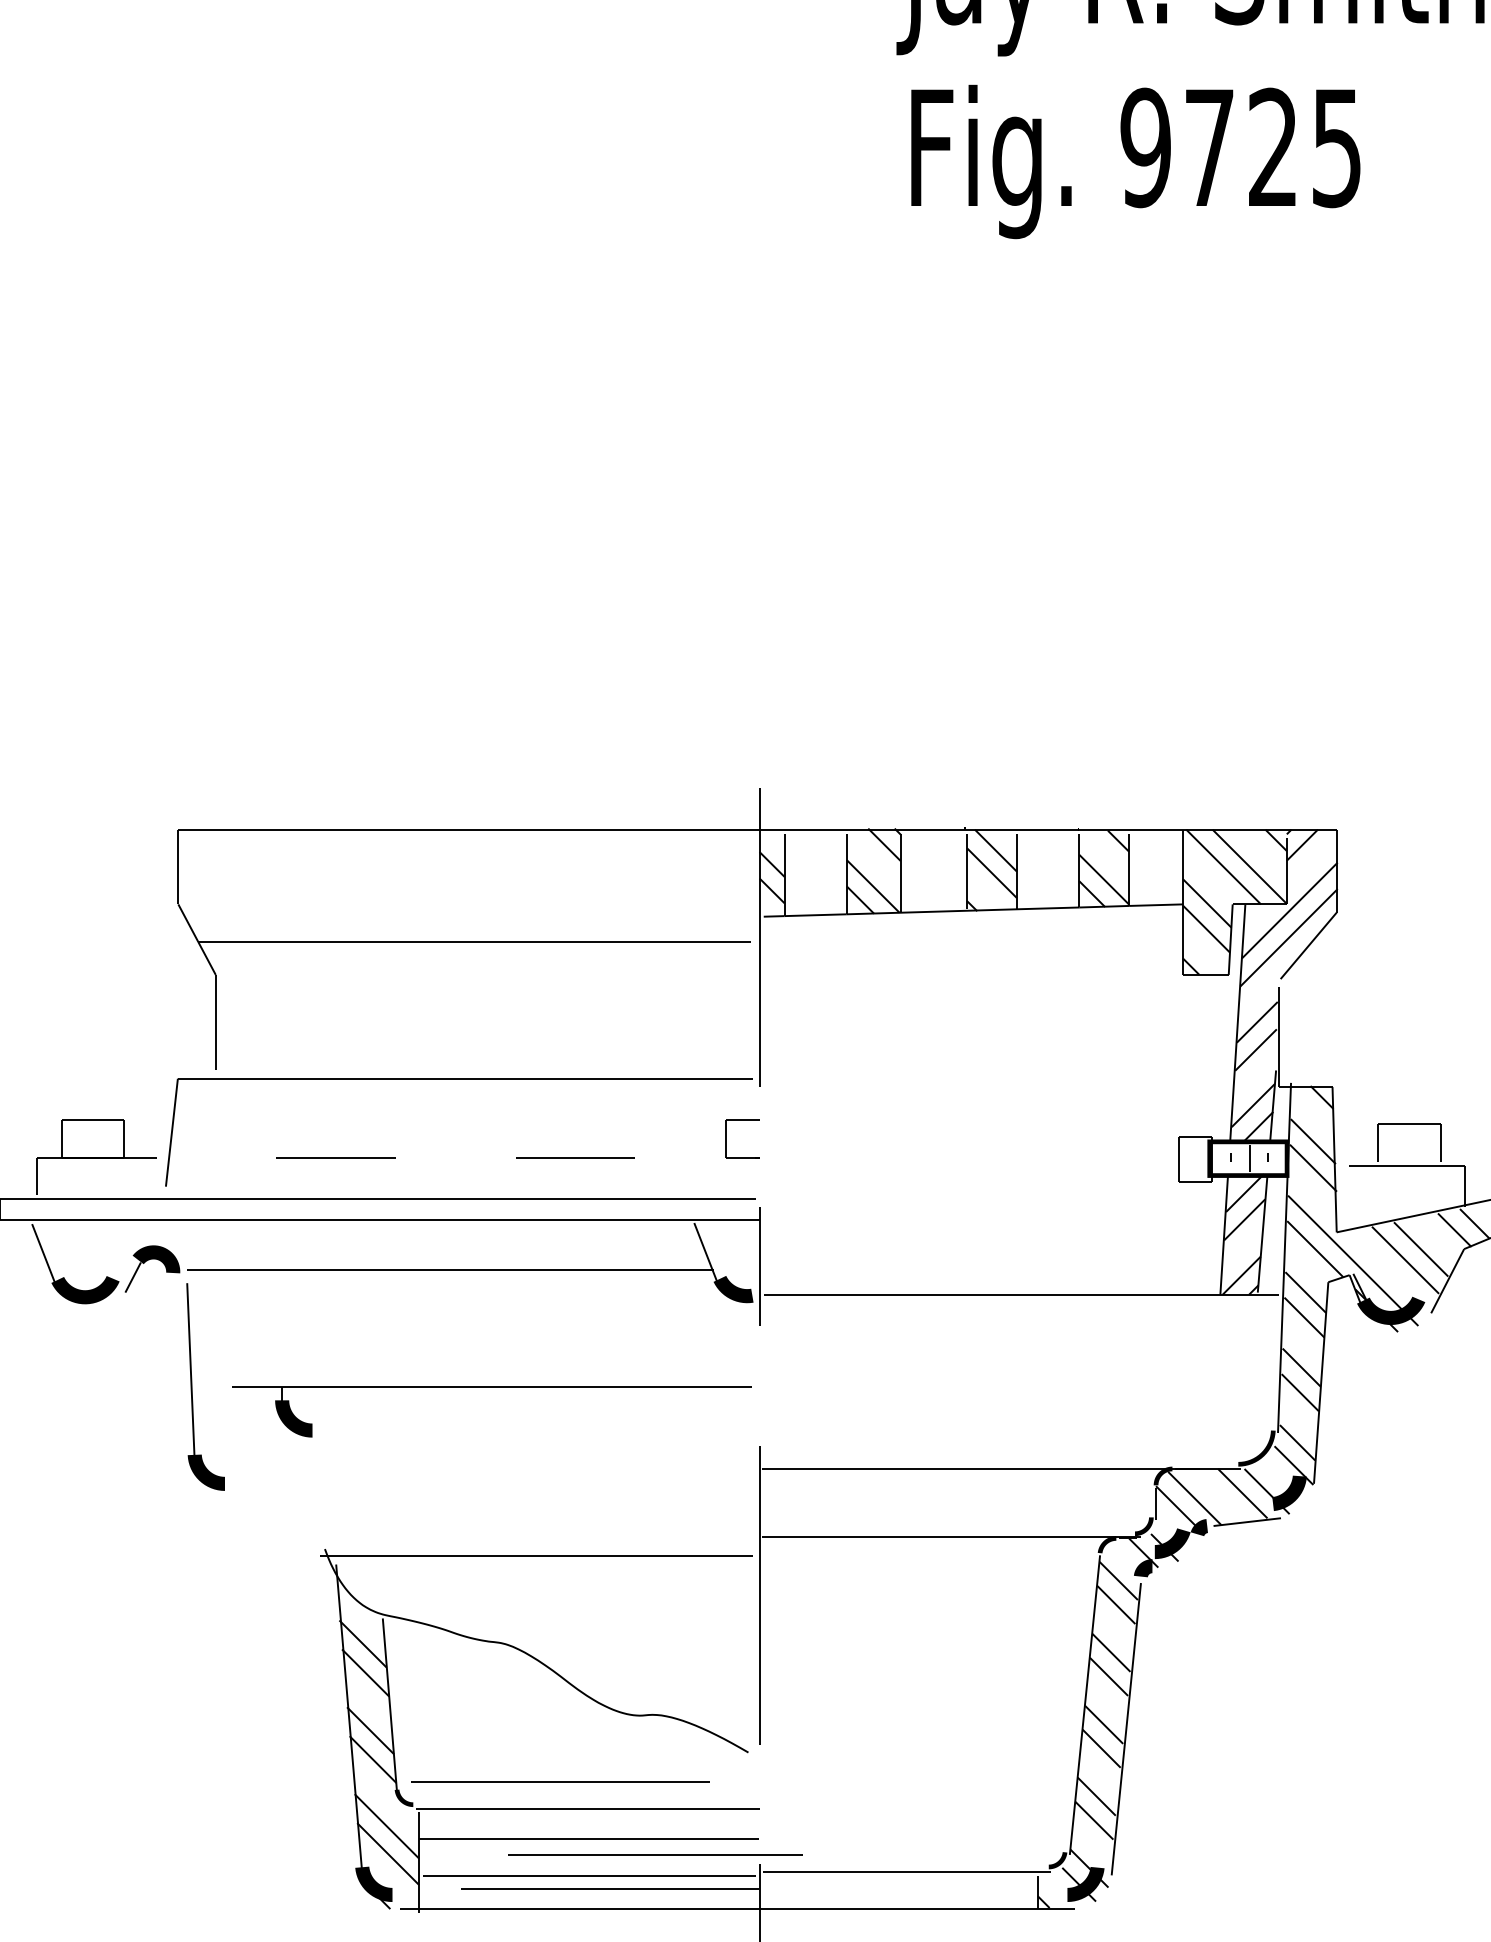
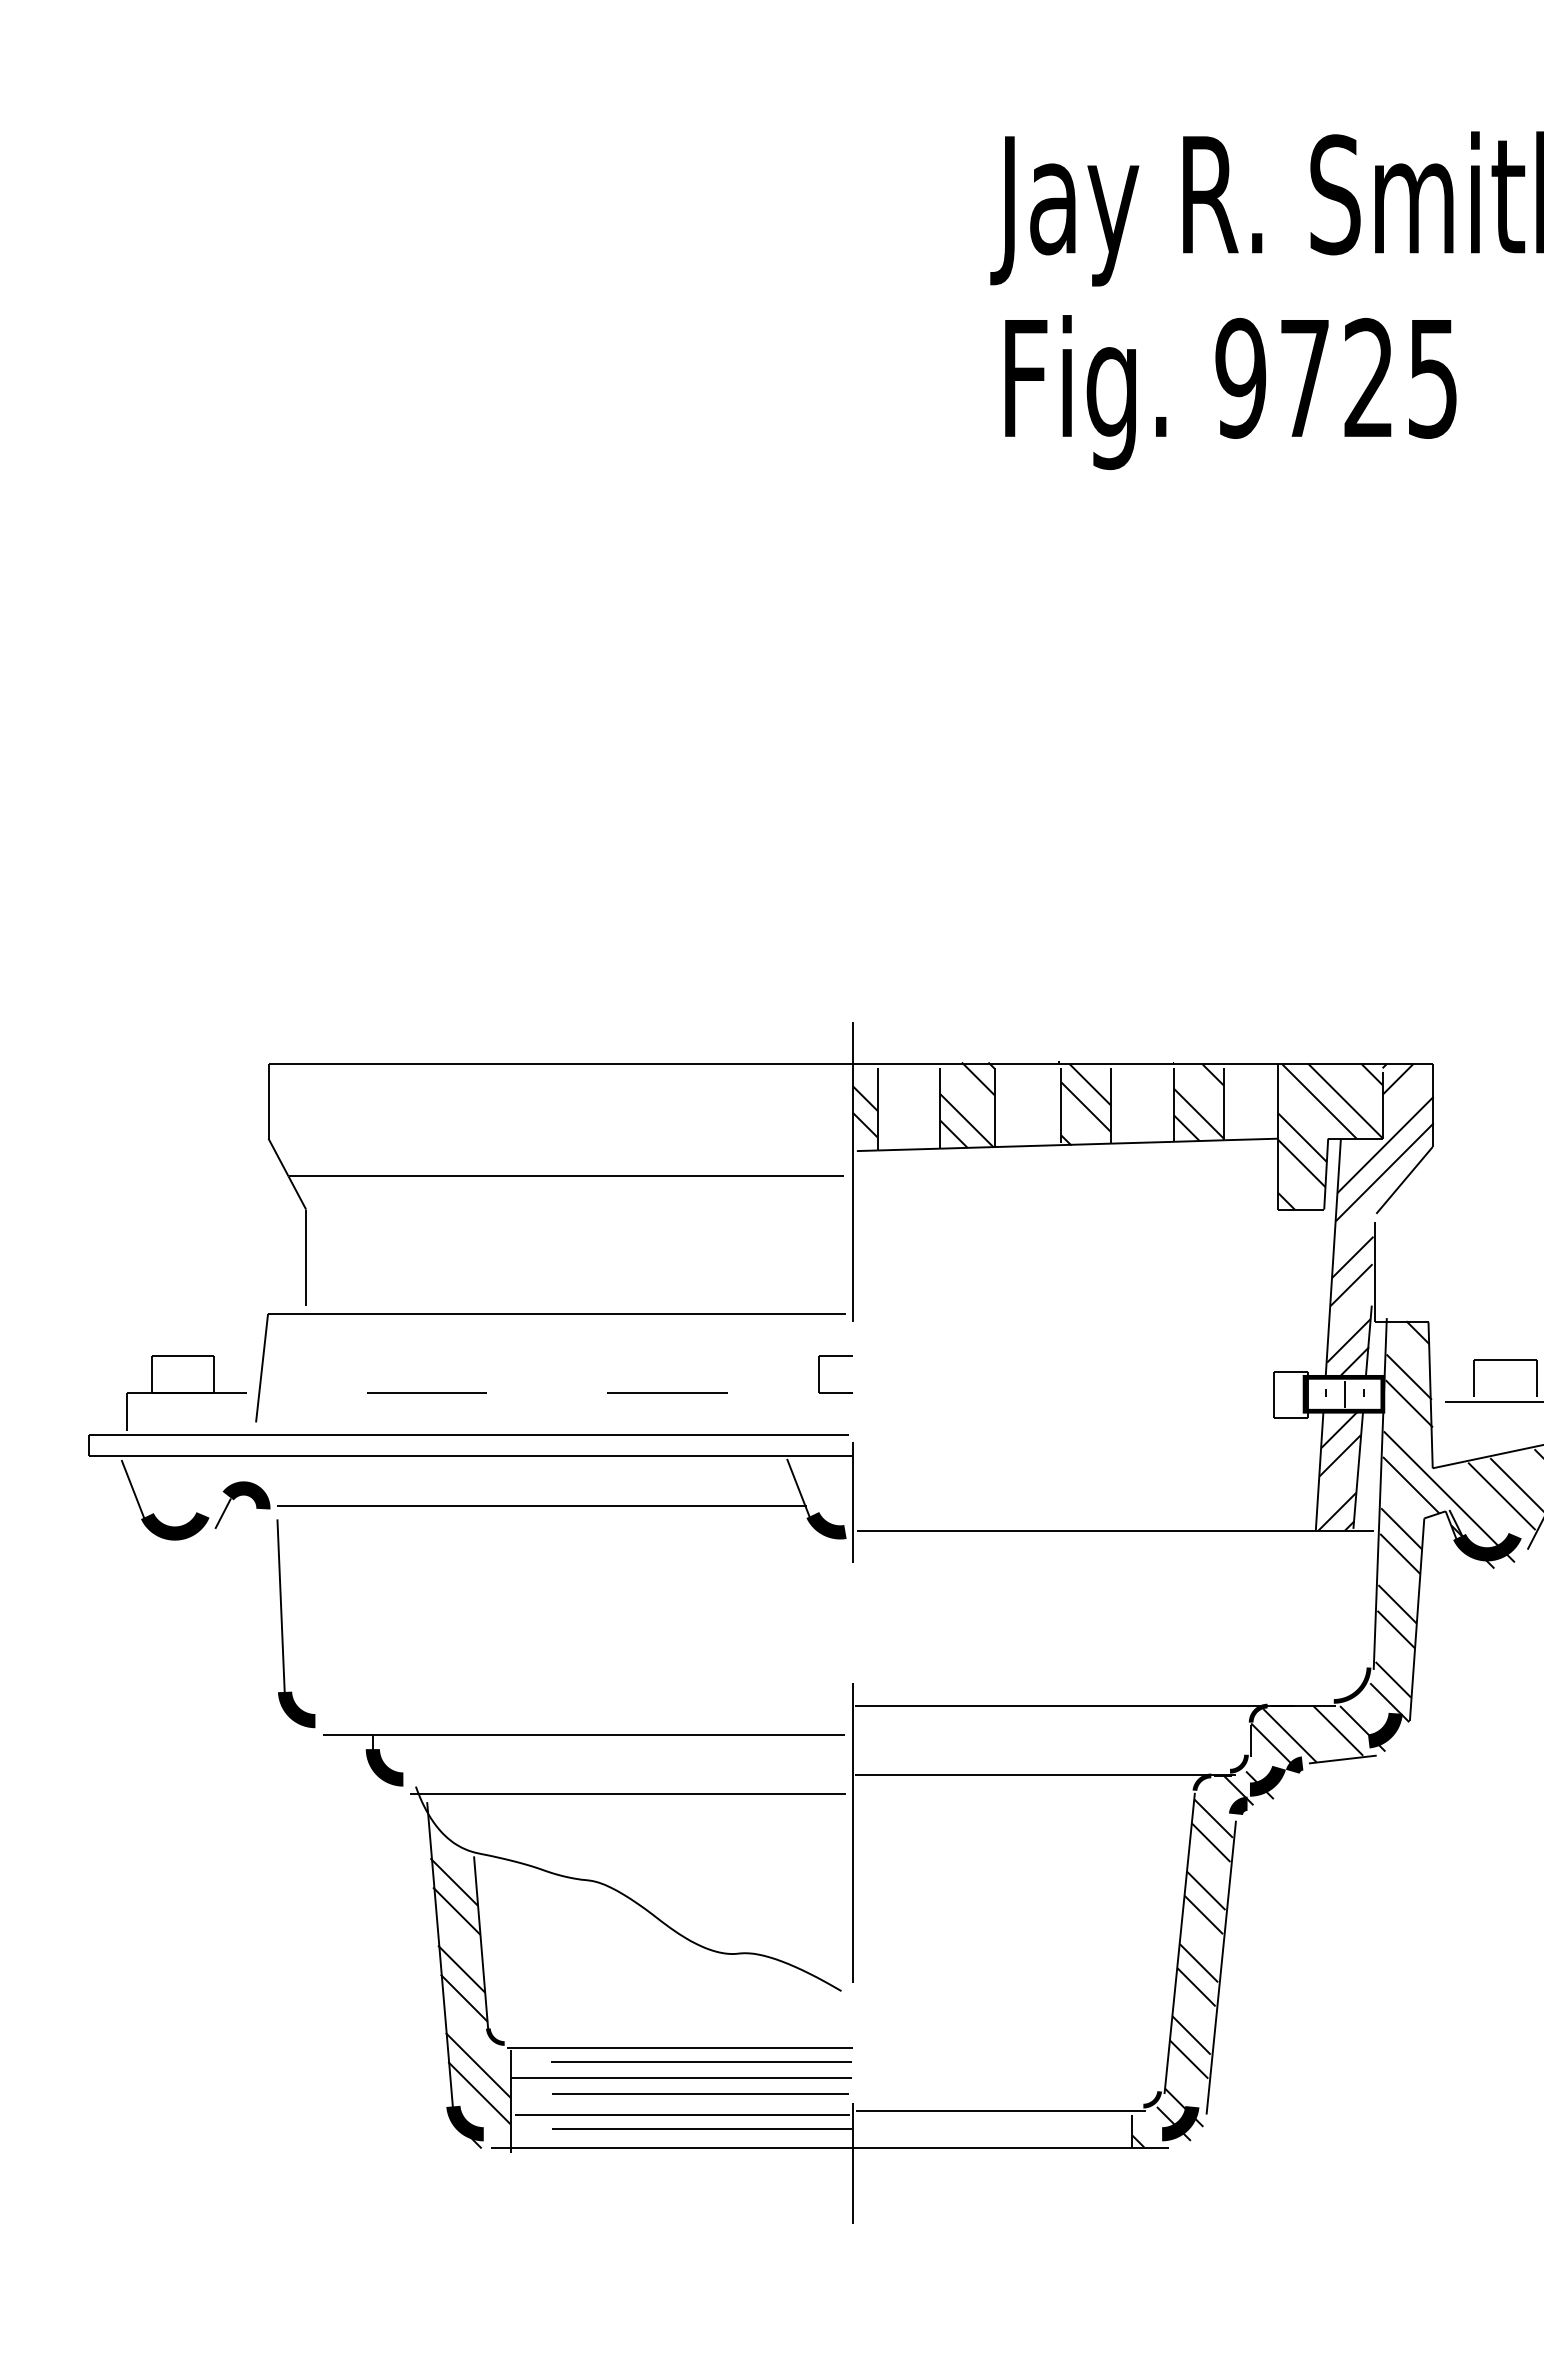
part: (491, 1386) -> (583, 1735), moved
line: (560, 1781) -> (701, 2061), moved
line: (655, 1854) -> (700, 2093), moved

